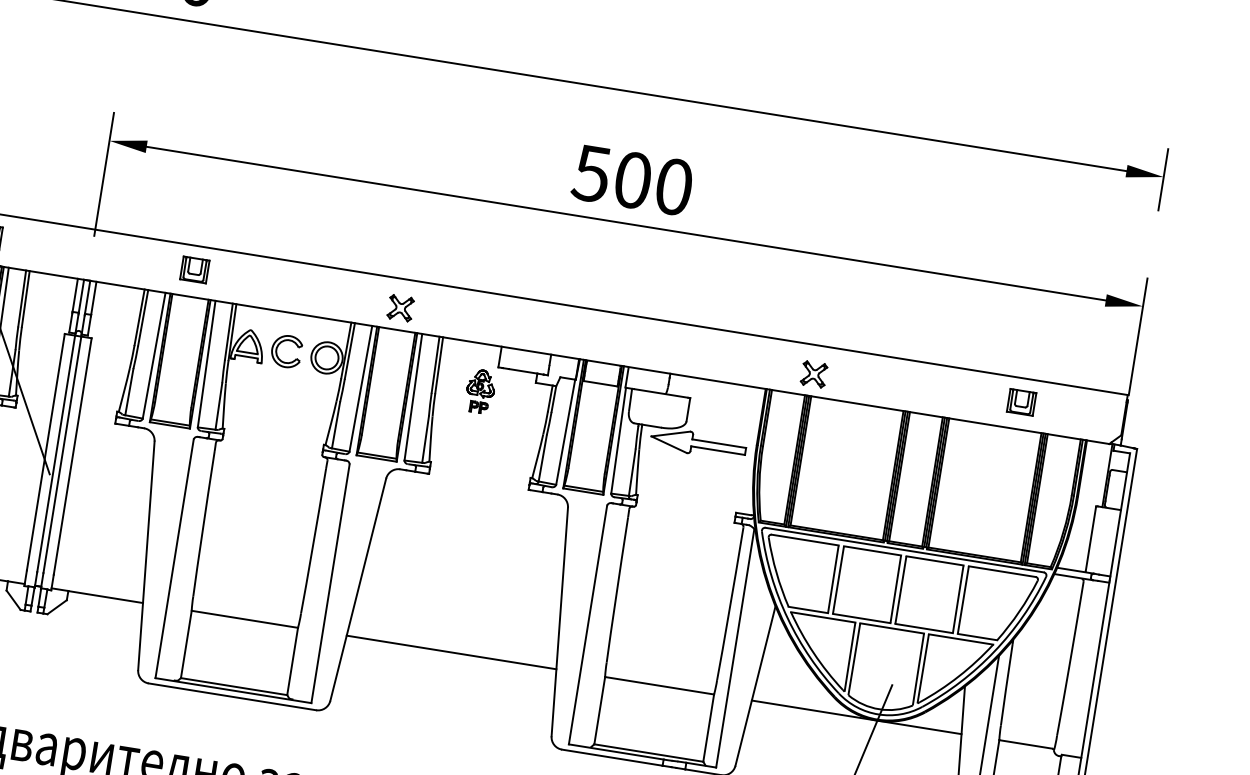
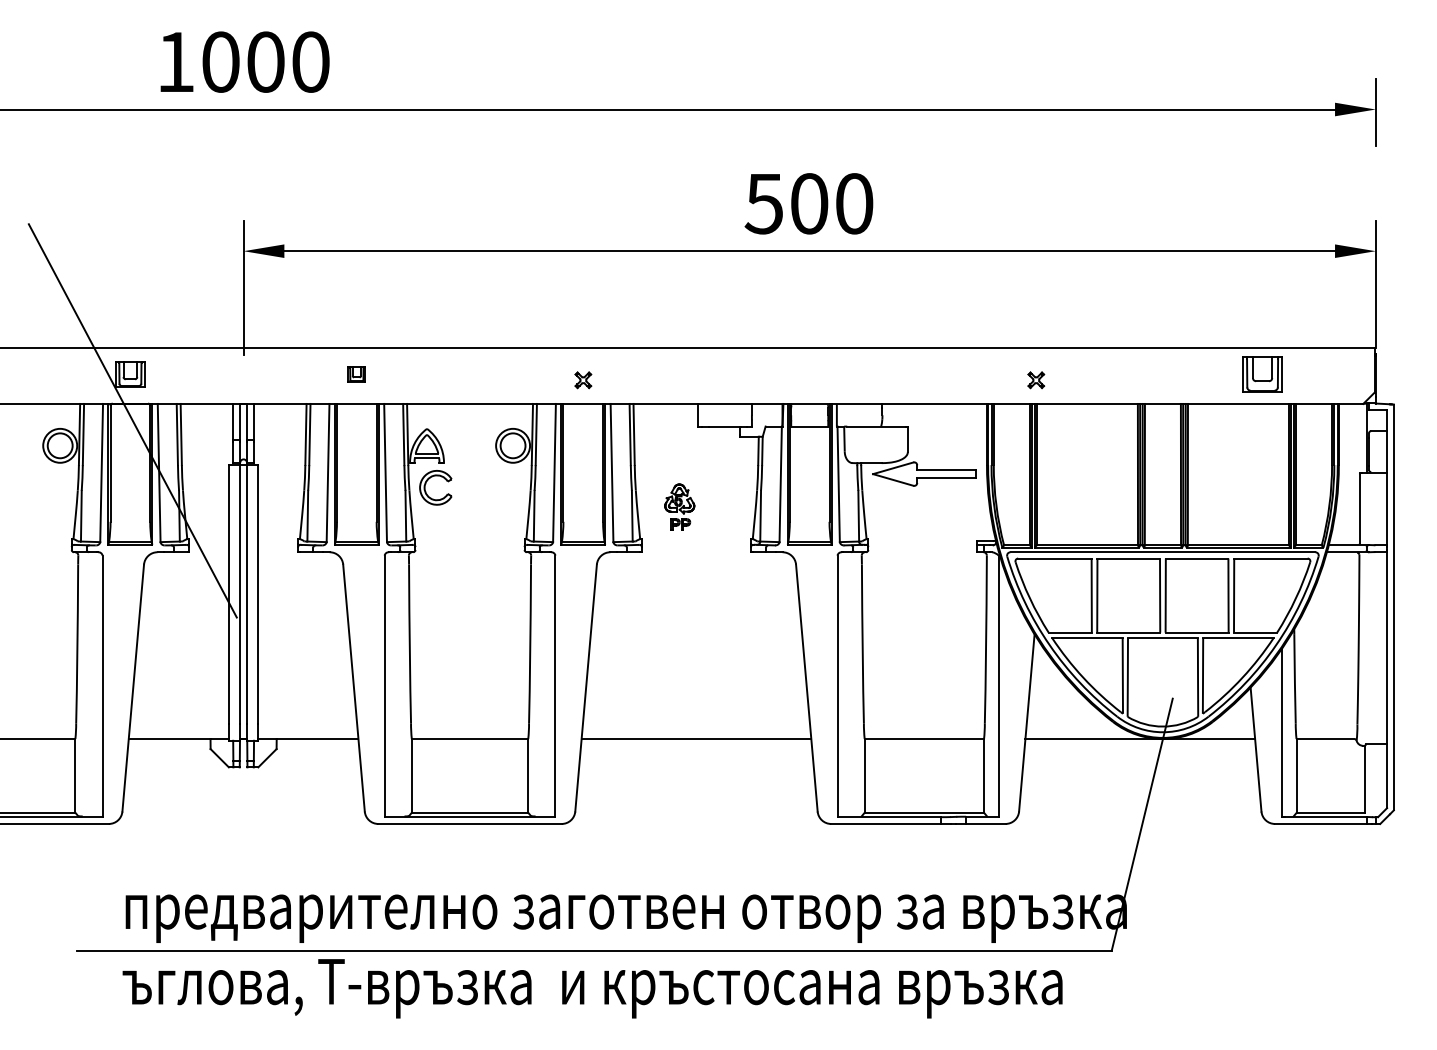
part: (194, 269) -> (356, 374), size x0.6
part: (400, 308) -> (583, 380), size x0.6
part: (278, 347) -> (426, 484), moved
part: (814, 374) -> (1036, 380), size x0.6
part: (480, 390) -> (679, 506), moved
part: (1021, 402) -> (1262, 374), size x1.4

